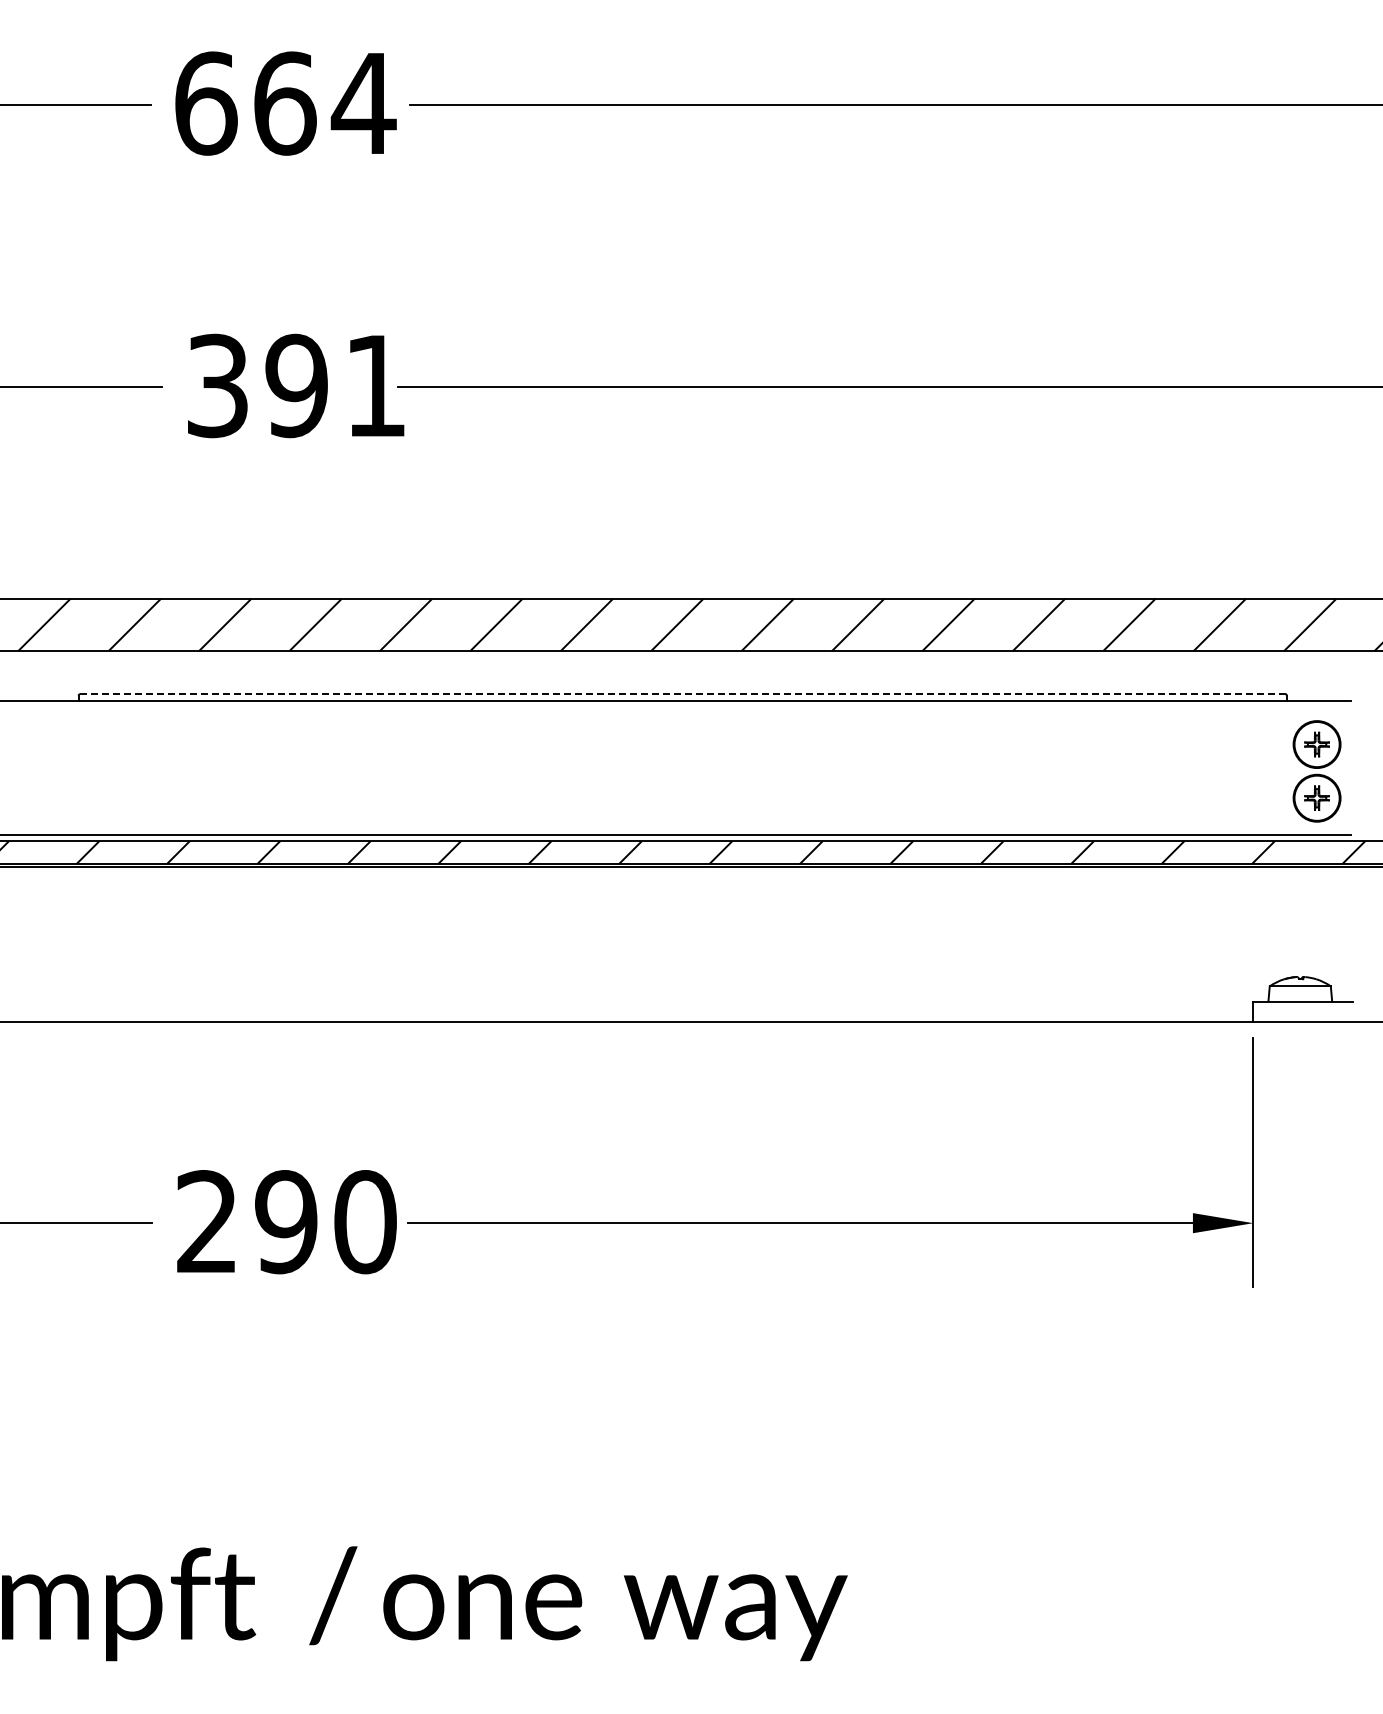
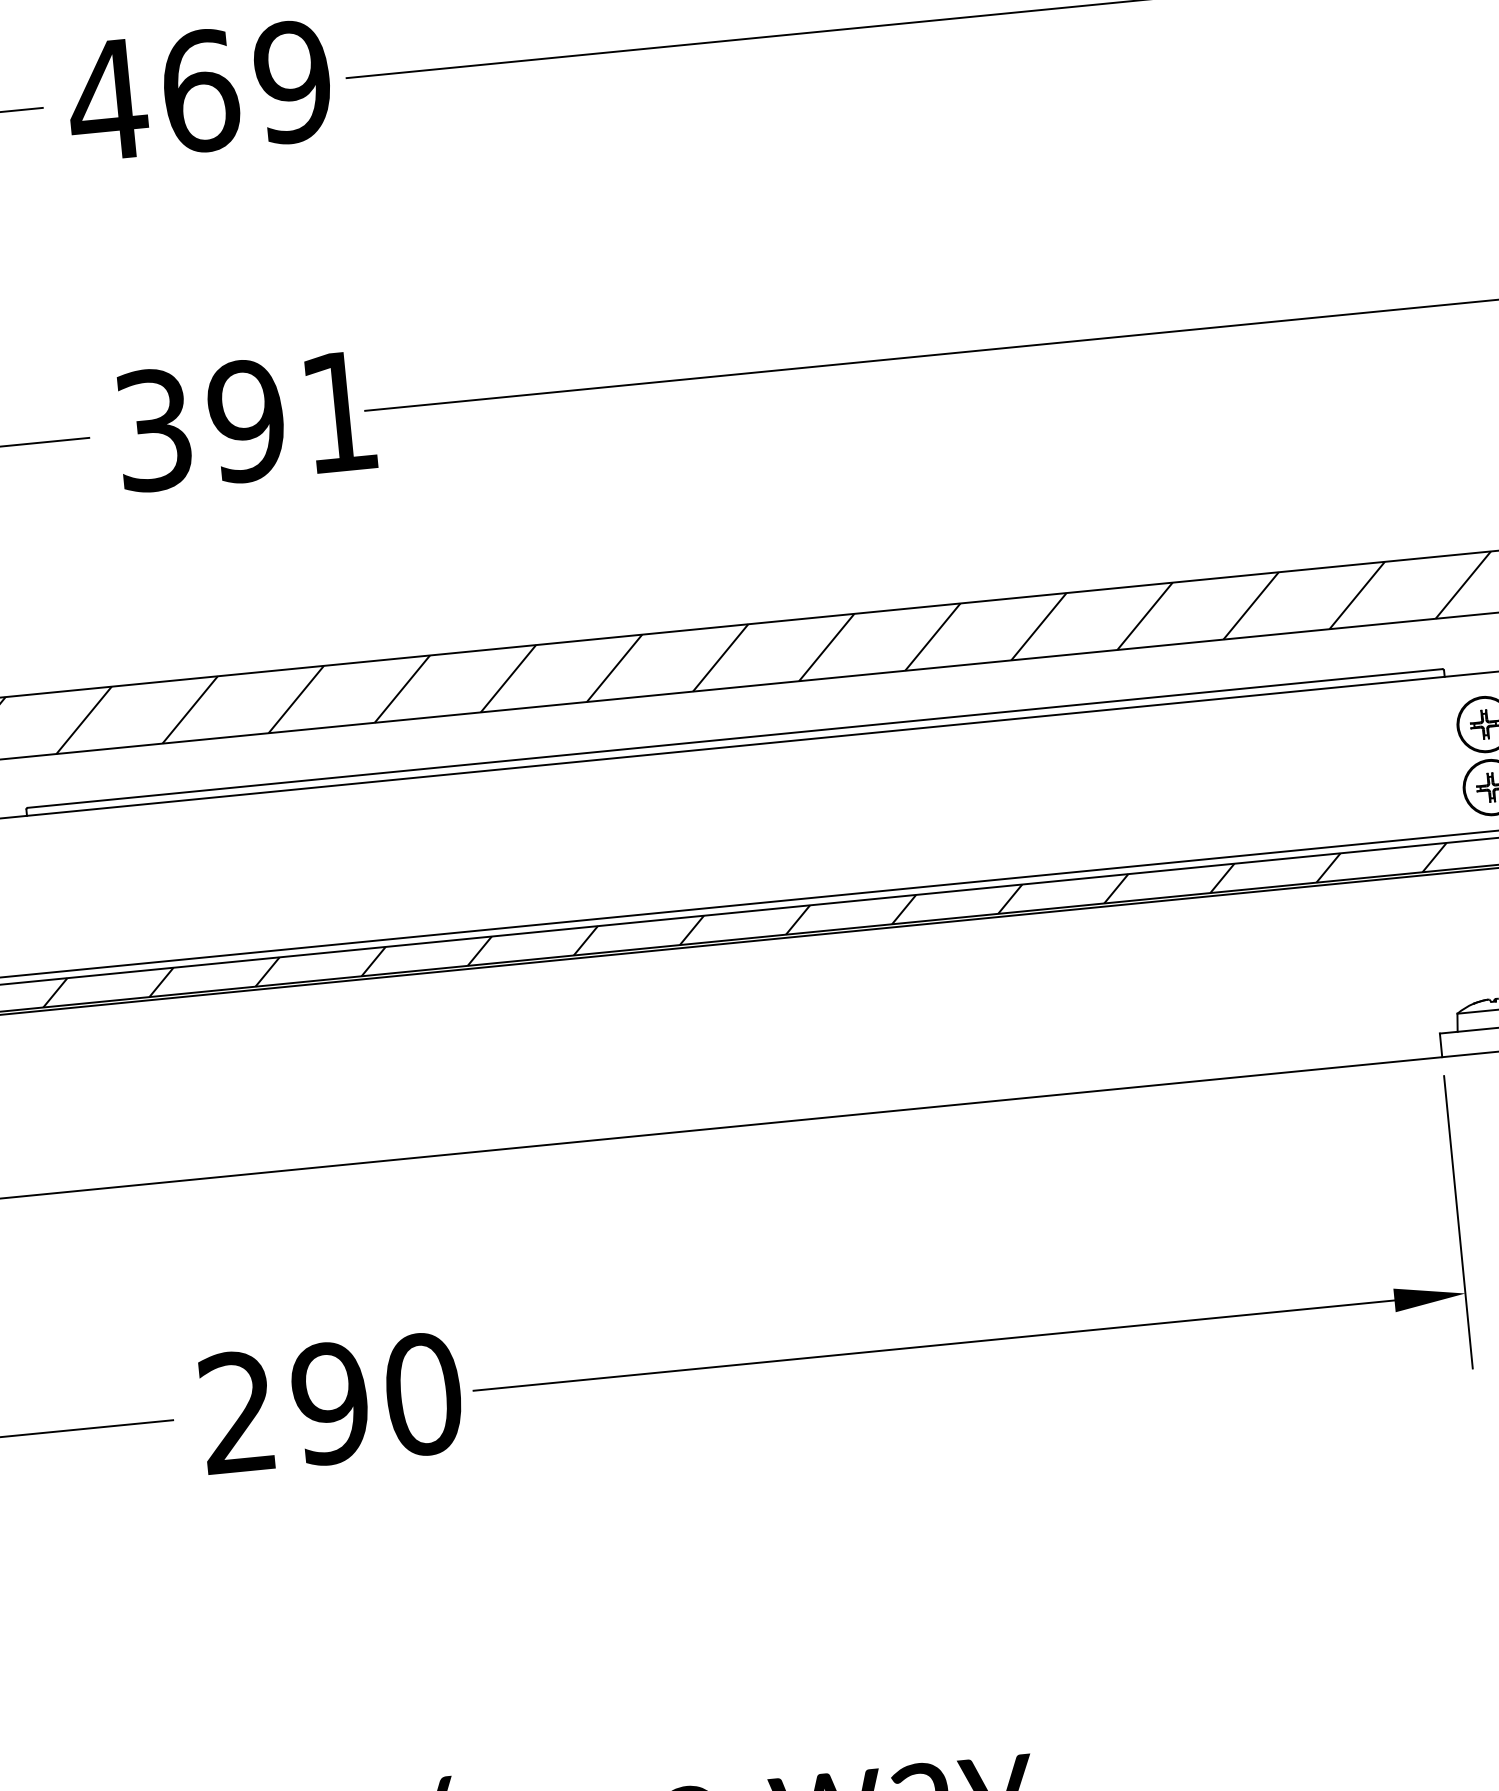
text: (284, 103) -> (199, 91), 664 -> 469
line: (682, 694) -> (734, 738), dashed -> solid

